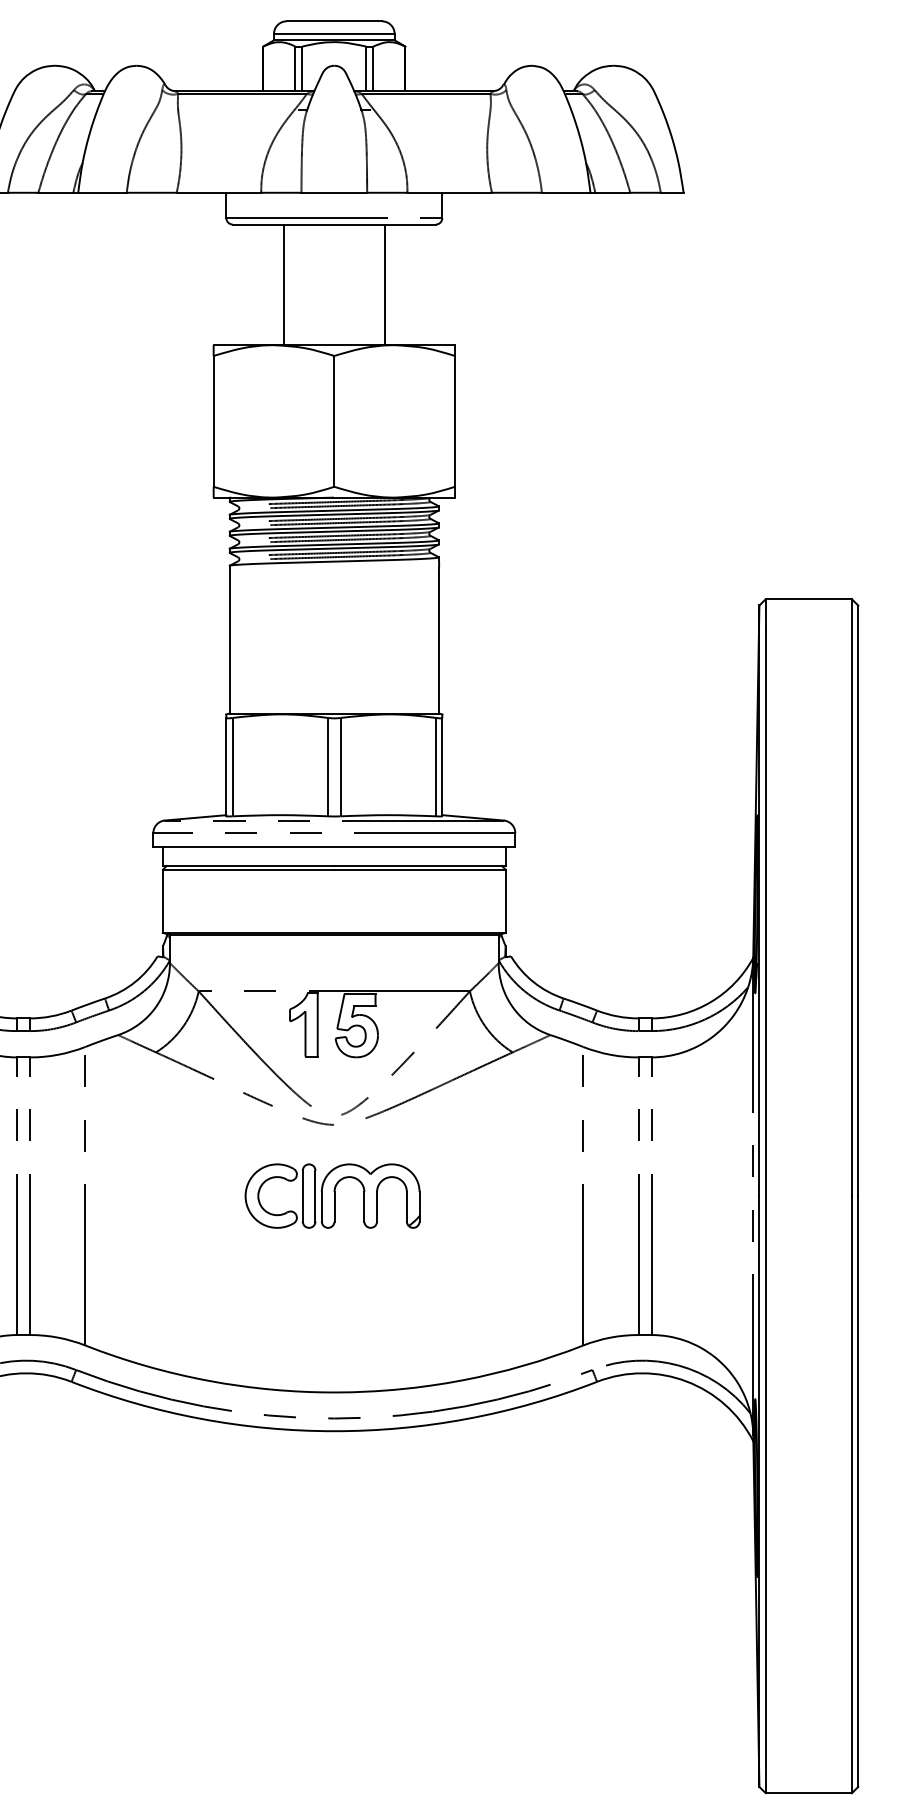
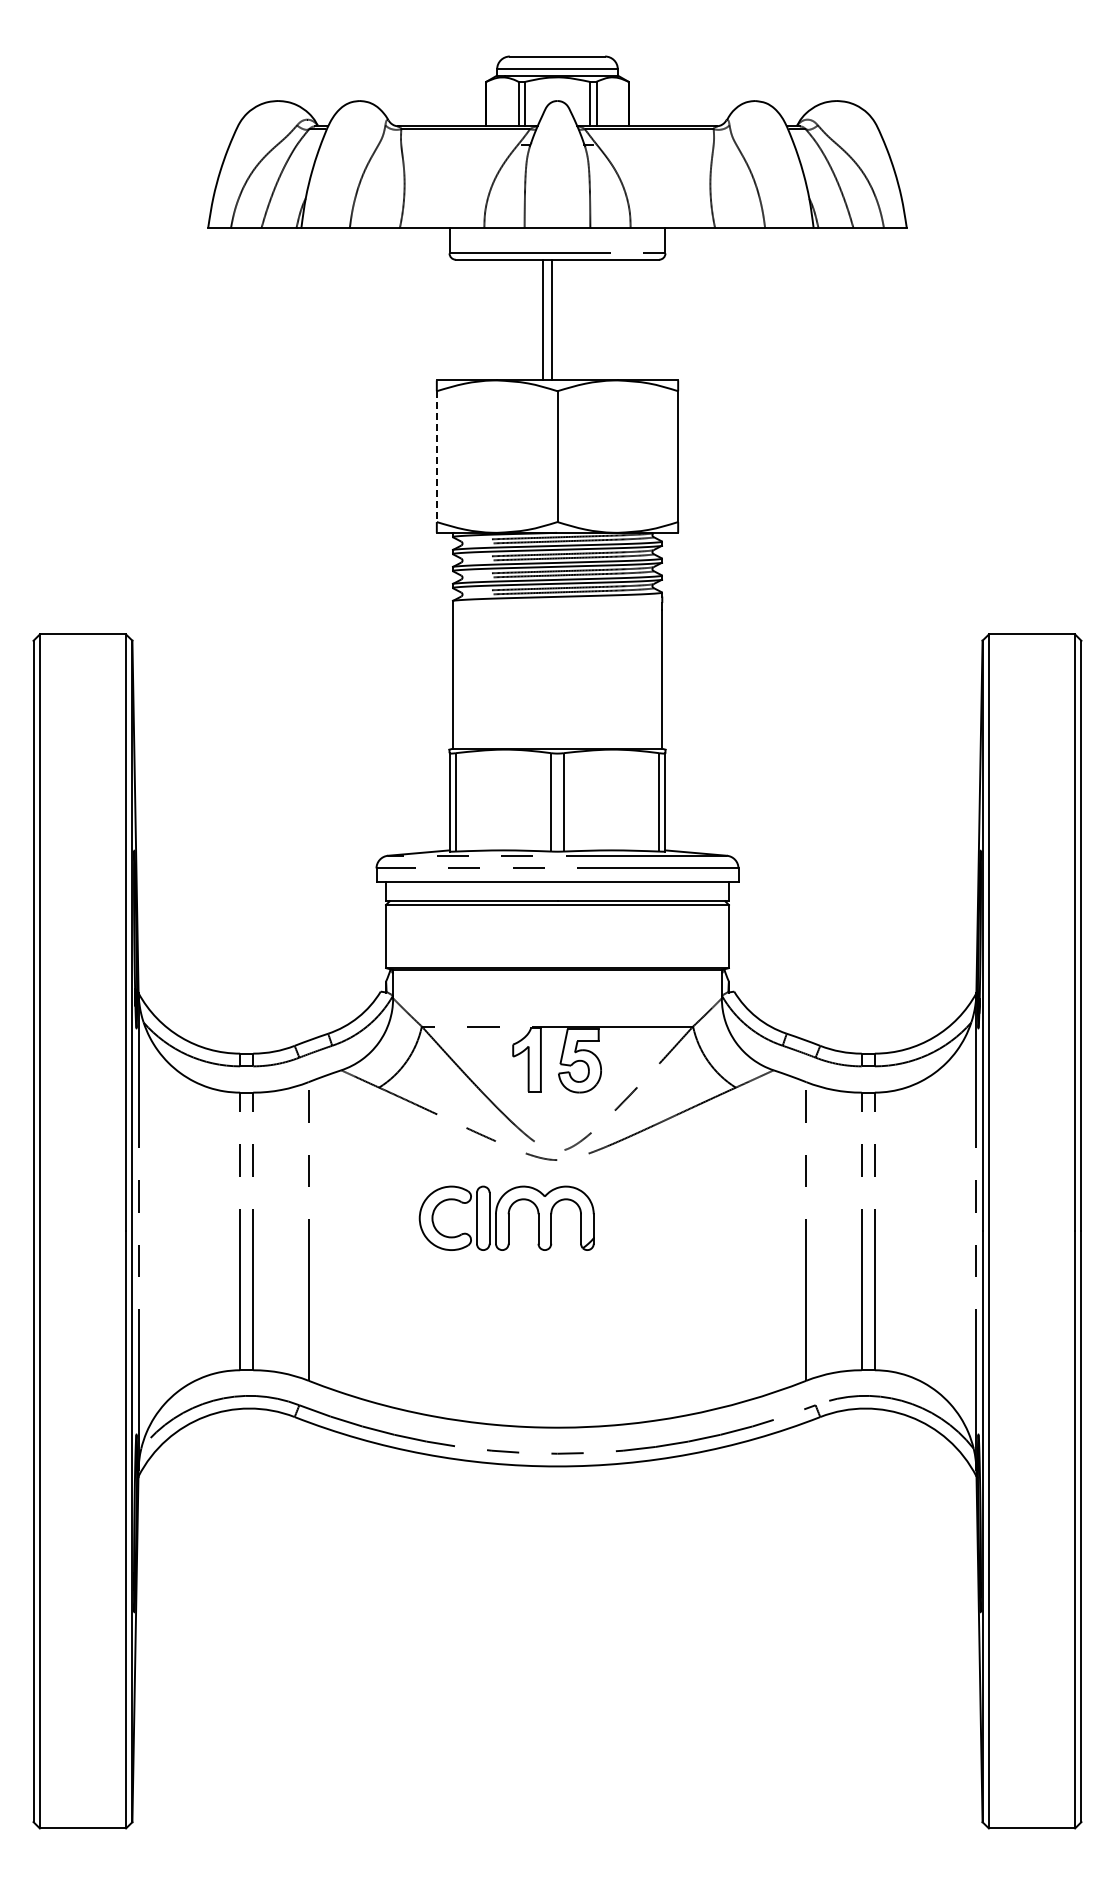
line: (283, 284) -> (542, 319), moved
line: (385, 284) -> (552, 319), moved
line: (213, 422) -> (436, 457), solid -> dashed
part: (332, 1195) -> (506, 1217), moved

